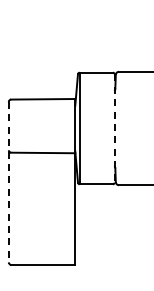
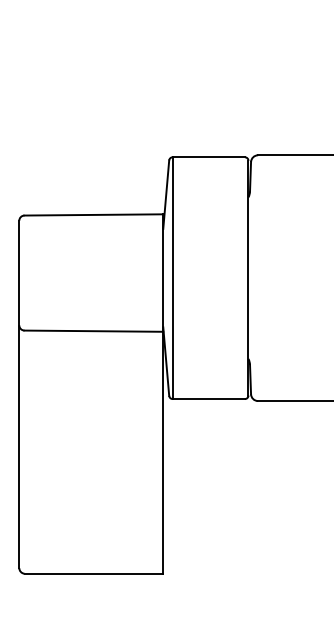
line: (114, 128) -> (248, 278), dashed -> solid
line: (8, 182) -> (18, 395), dashed -> solid

